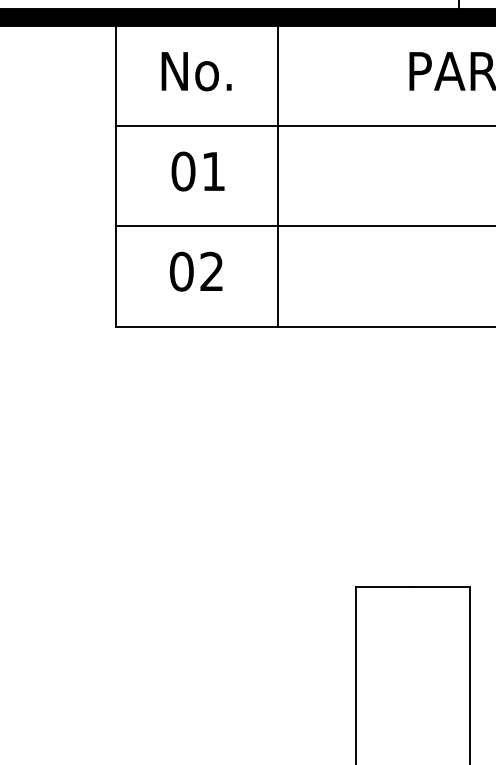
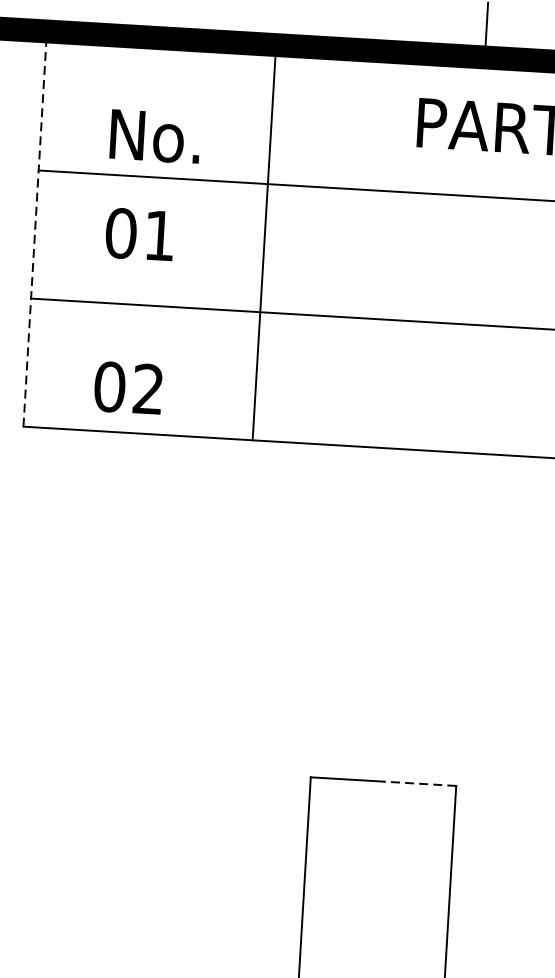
text: (196, 71) -> (155, 136), moved
line: (116, 175) -> (35, 233), solid -> dashed
line: (277, 176) -> (264, 248), moved
text: (196, 271) -> (128, 387), moved
line: (441, 586) -> (419, 783), solid -> dashed

